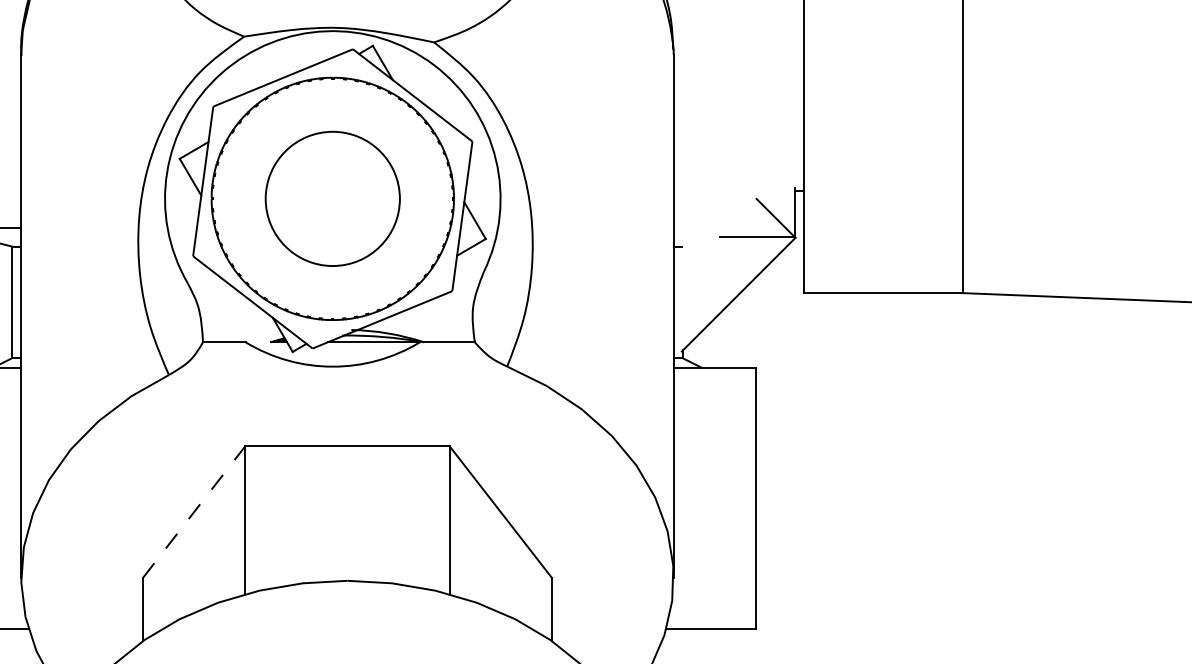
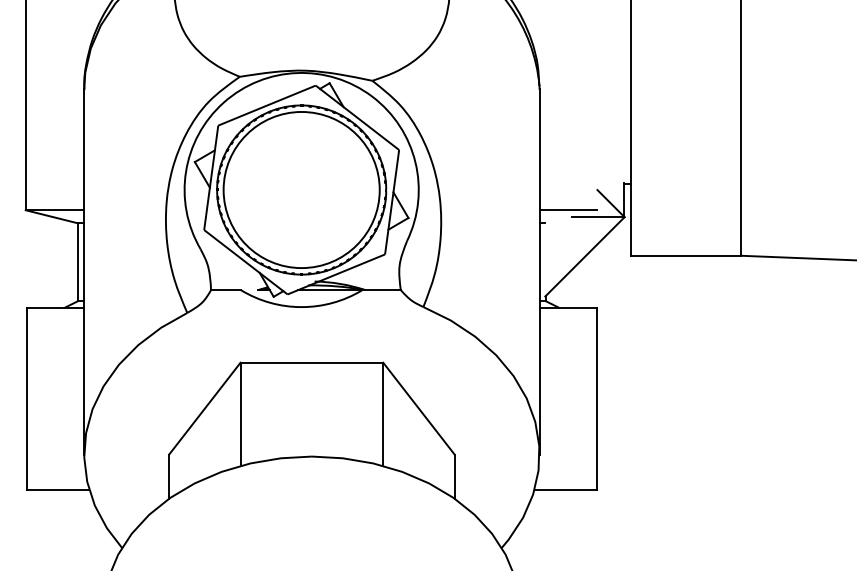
circle: (332, 198) -> (301, 189), size x1.67
line: (715, 228) -> (568, 210), added
line: (194, 511) -> (205, 408), dashed -> solid

